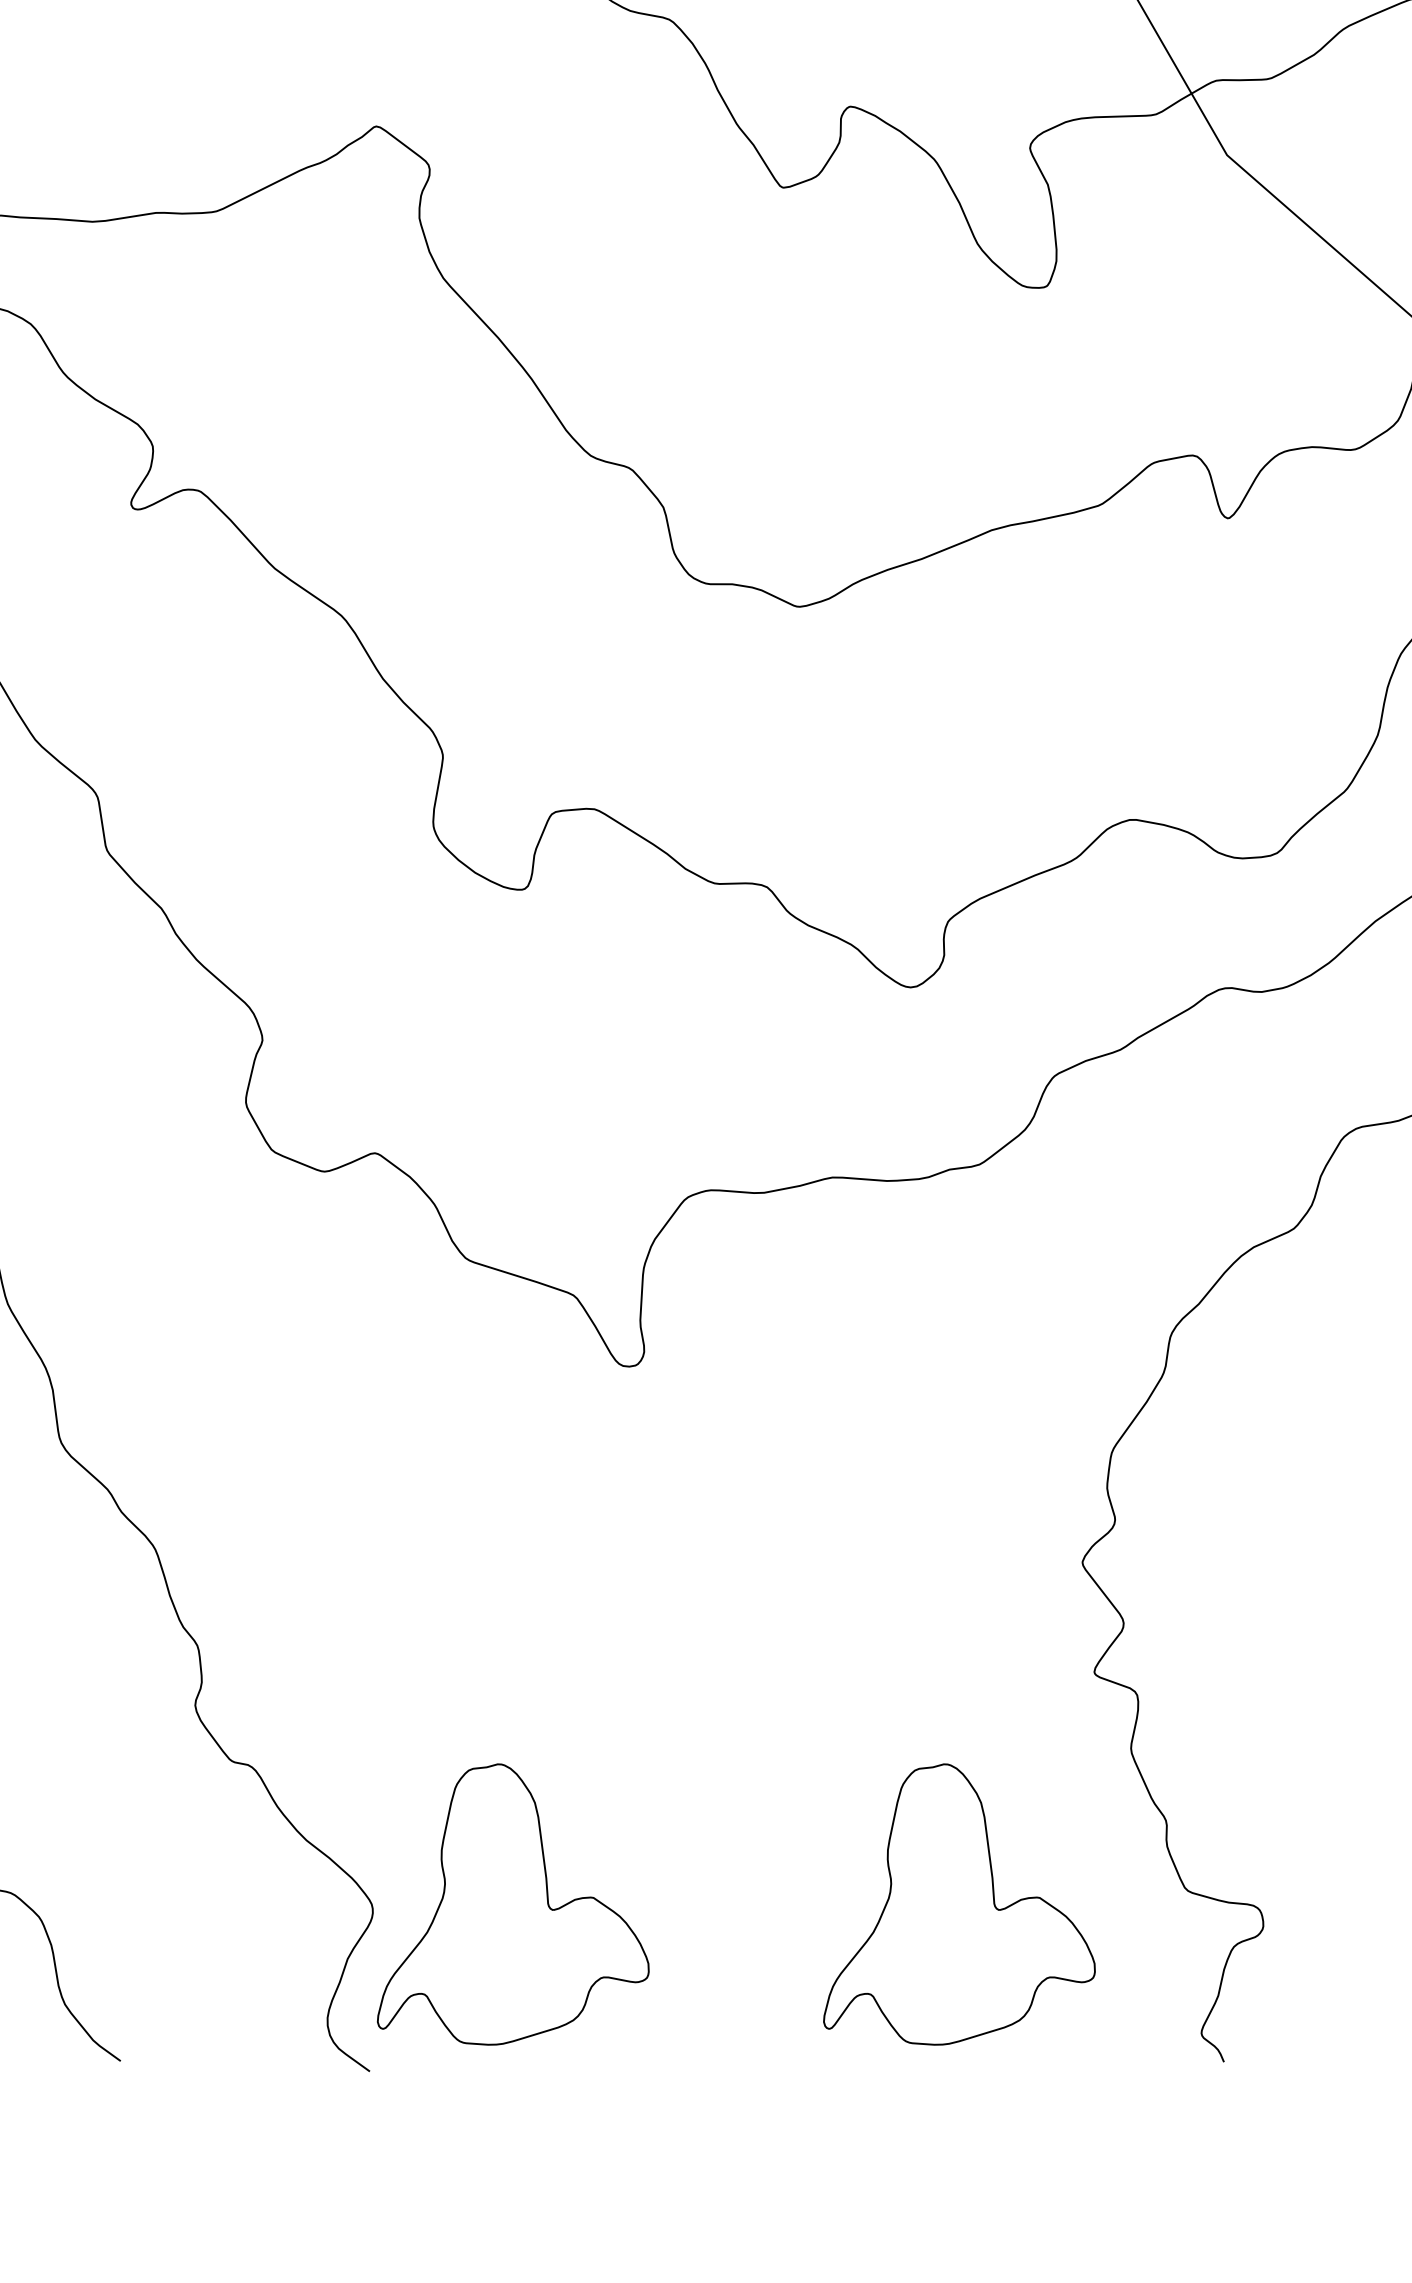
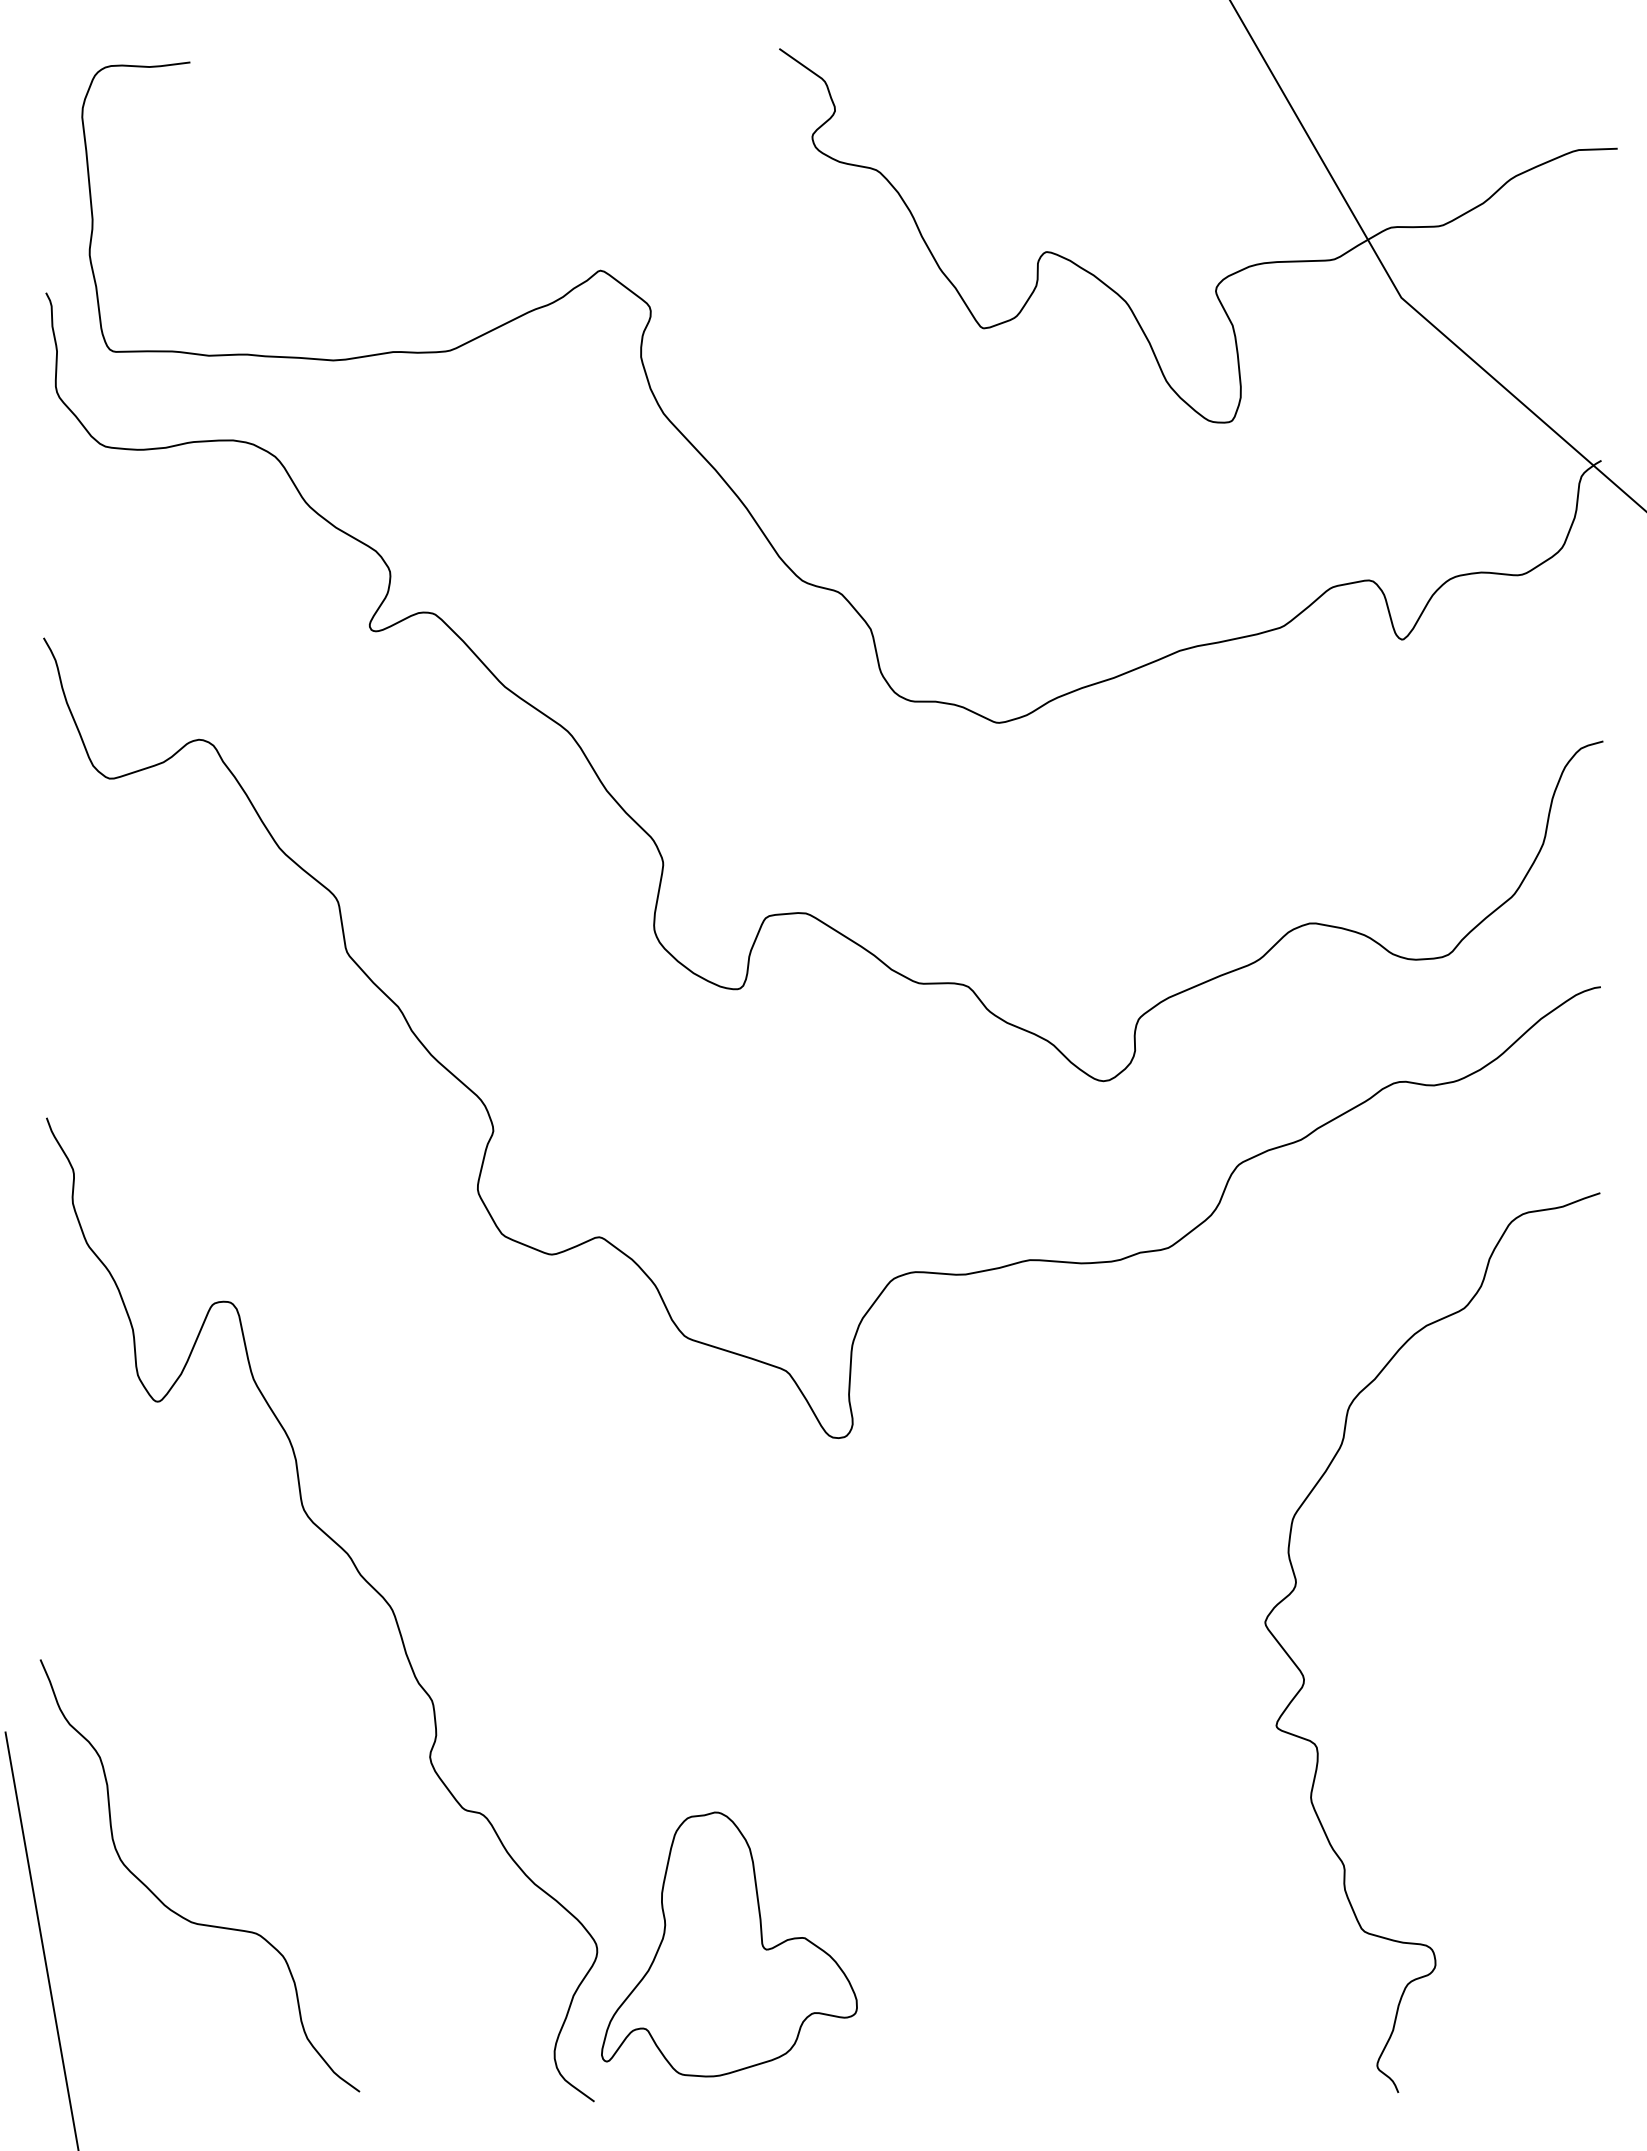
part: (959, 1904) -> (1149, 1944), removed

